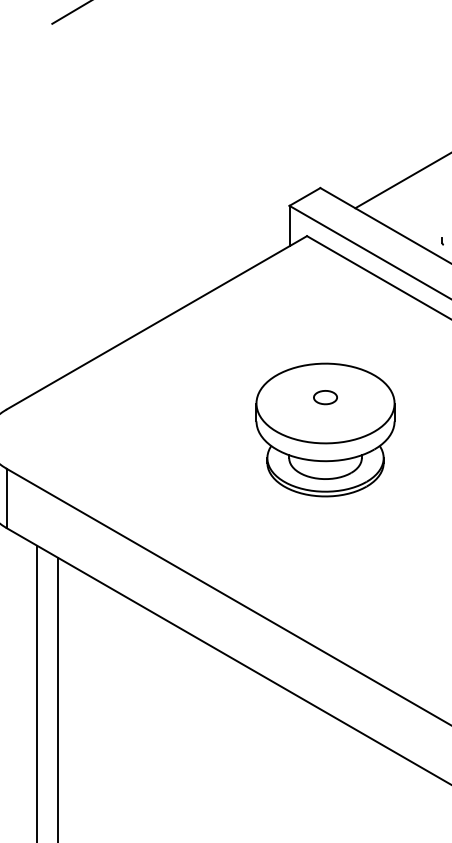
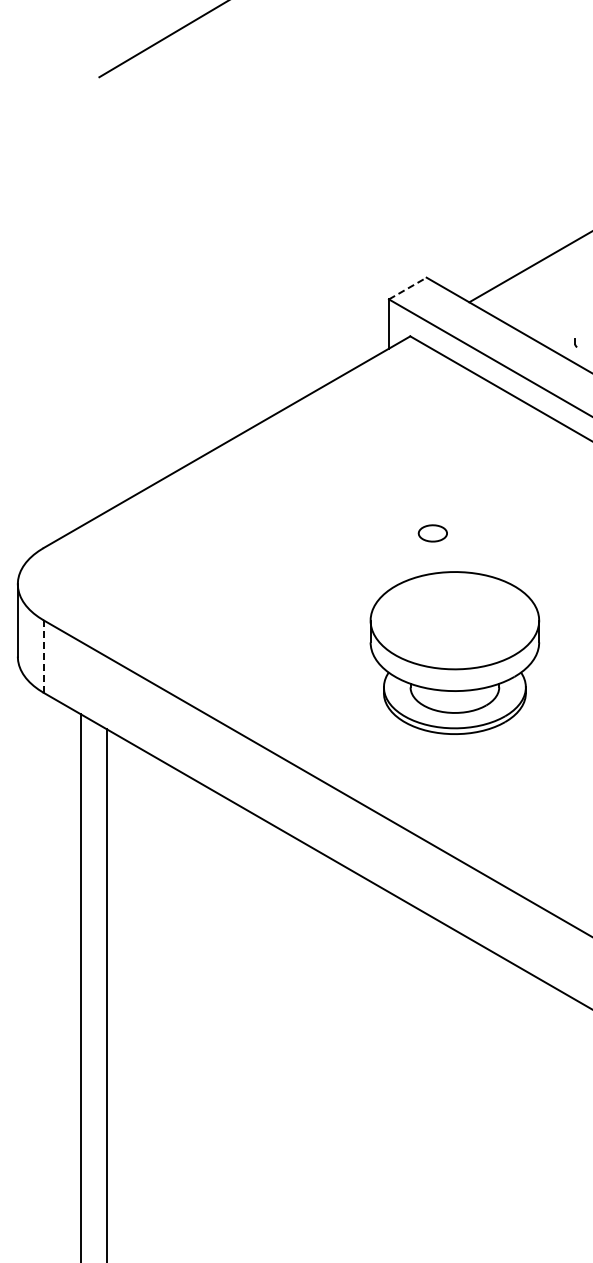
line: (304, 196) -> (407, 288), solid -> dashed
part: (325, 429) -> (454, 652), moved
line: (6, 499) -> (43, 657), solid -> dashed

